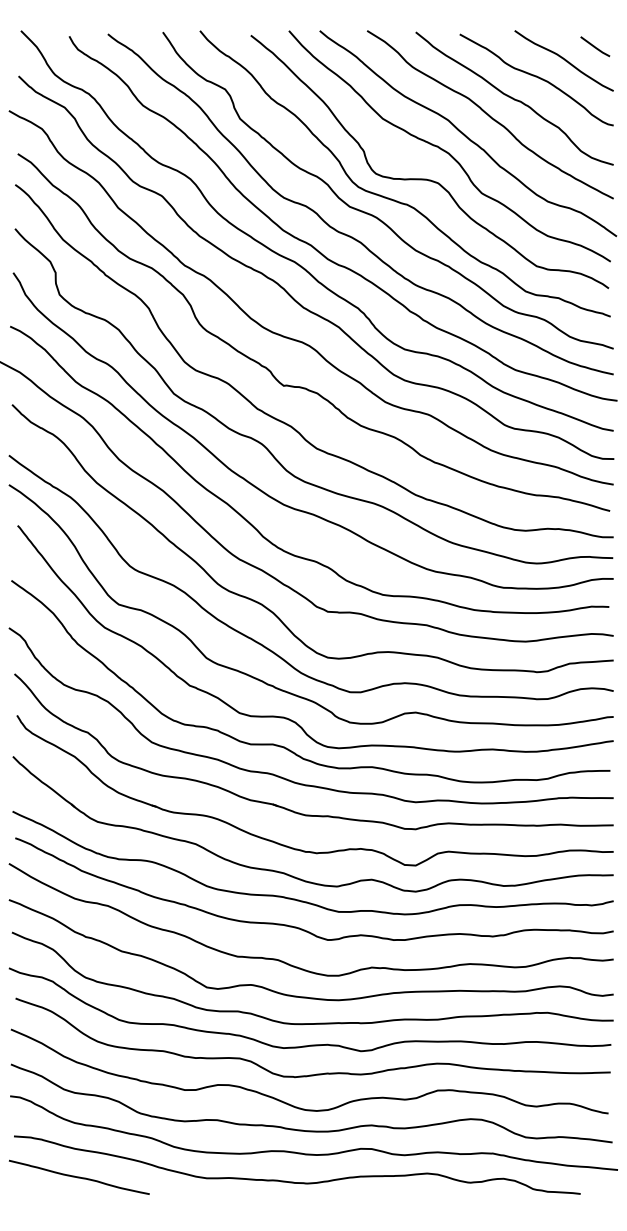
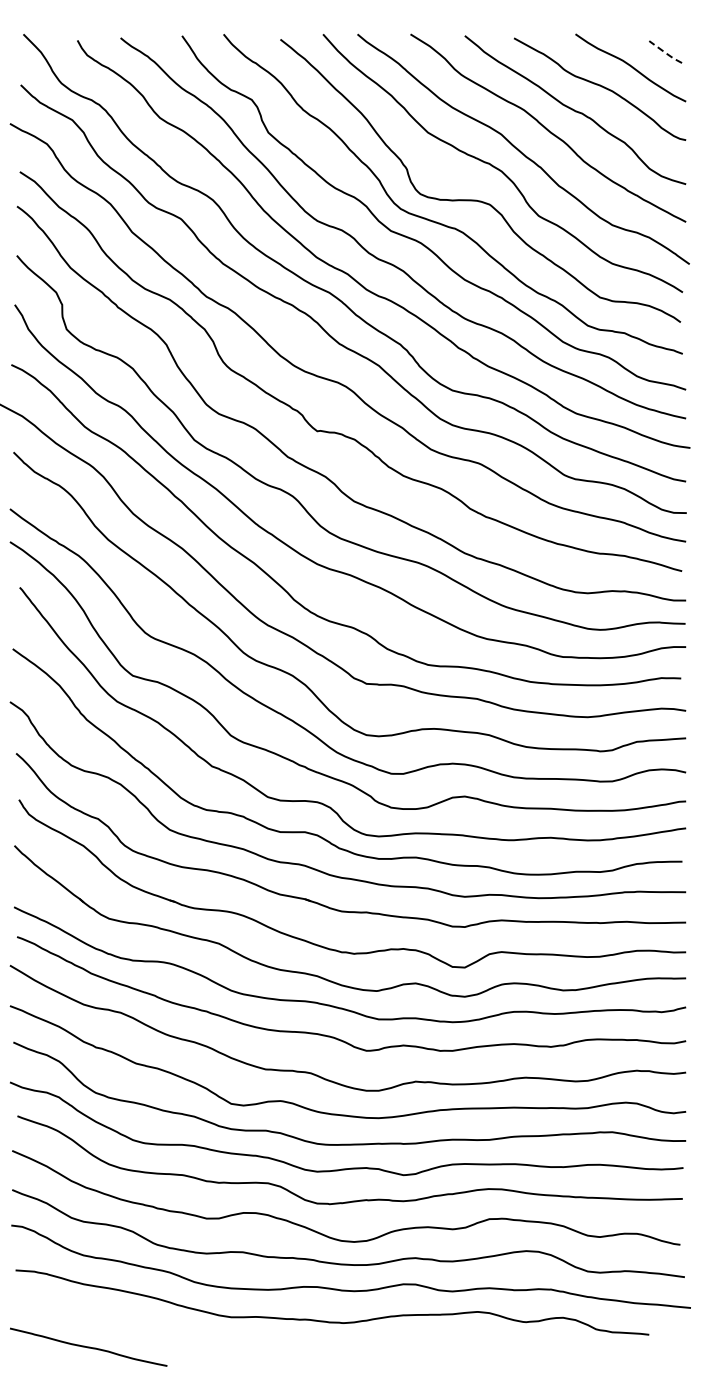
line: (595, 48) -> (665, 53), solid -> dashed
curve: (79, 1176) -> (88, 1346), moved

